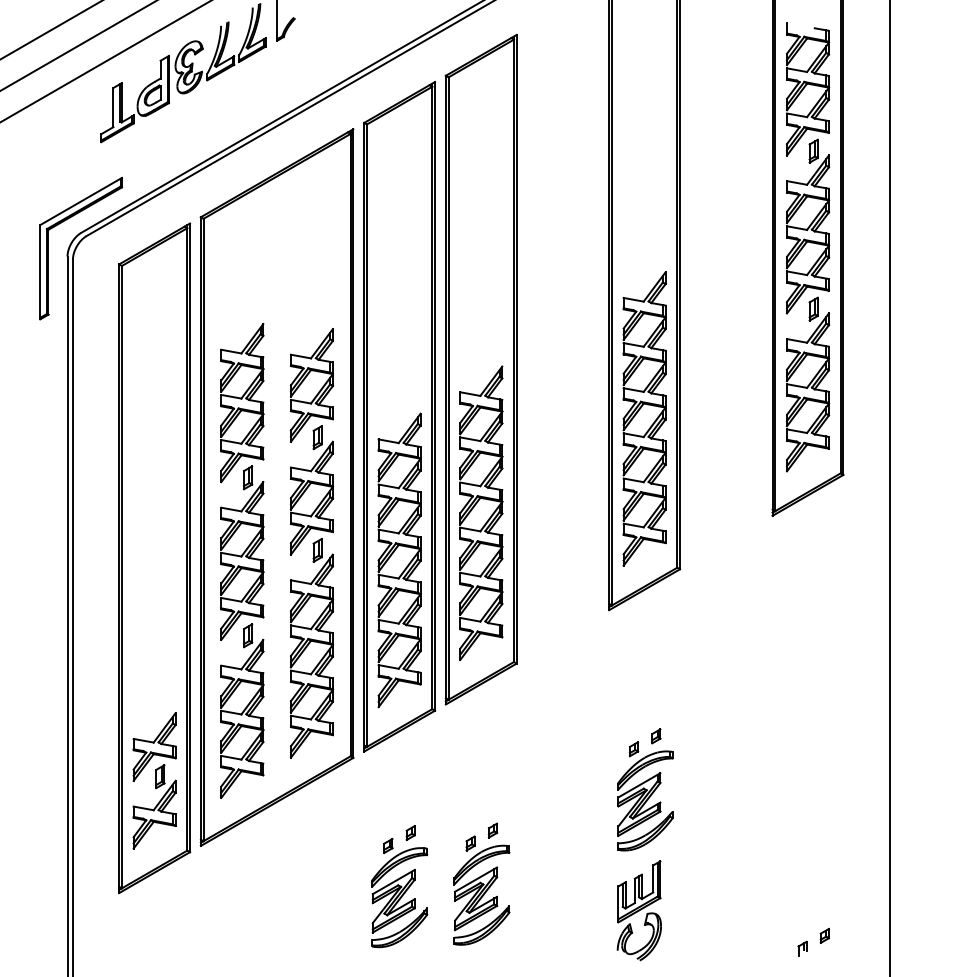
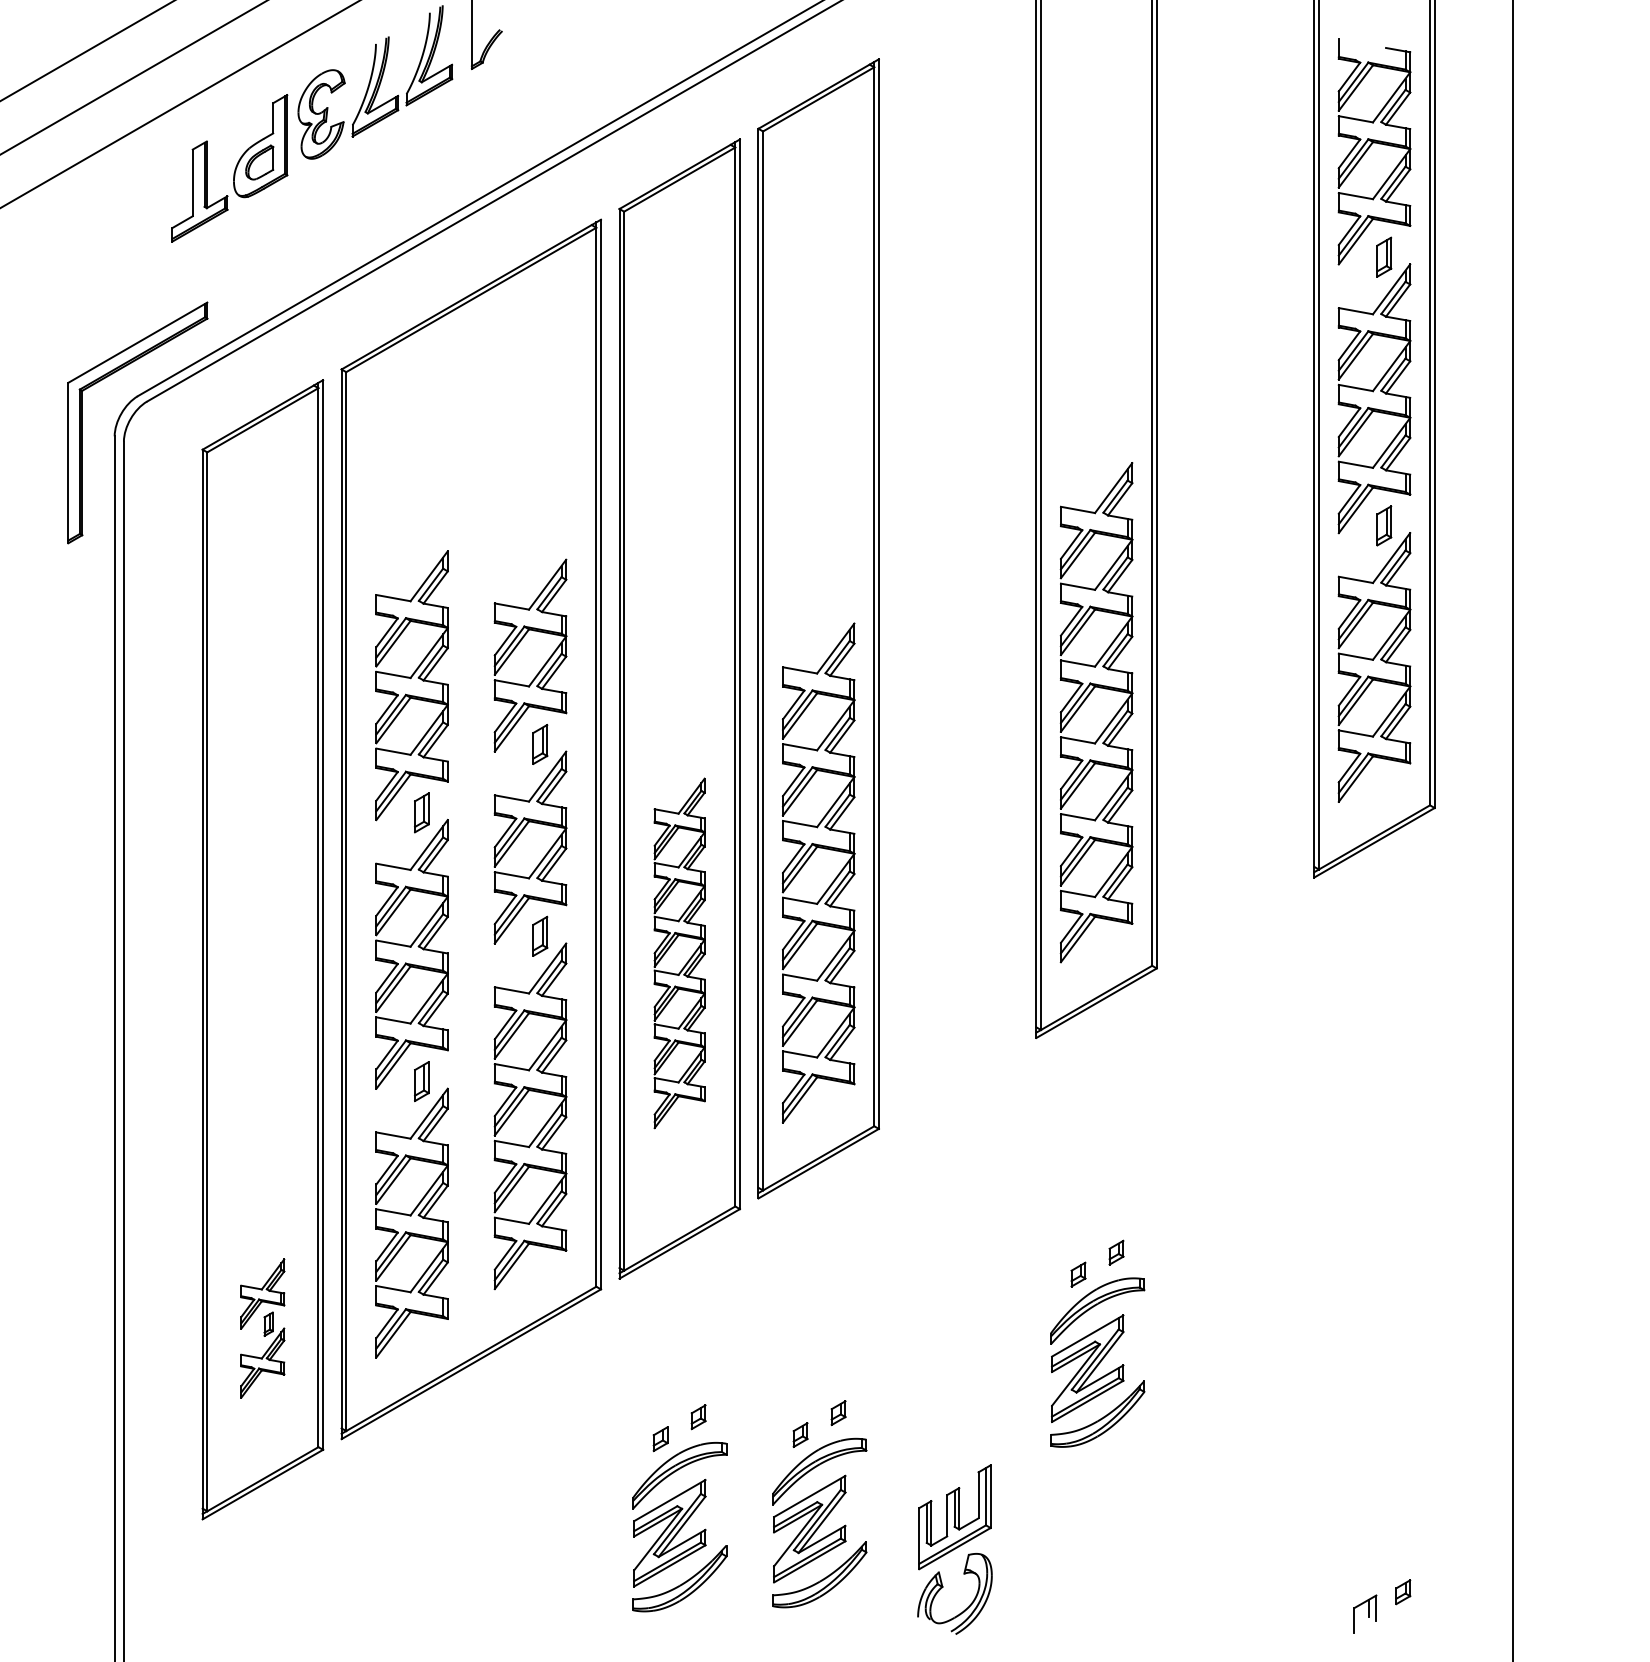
part: (399, 560) -> (679, 953), size x0.7
part: (154, 780) -> (262, 1327), size x0.6
part: (638, 910) -> (953, 1548), moved
part: (802, 948) -> (1365, 1613), size x1.6

